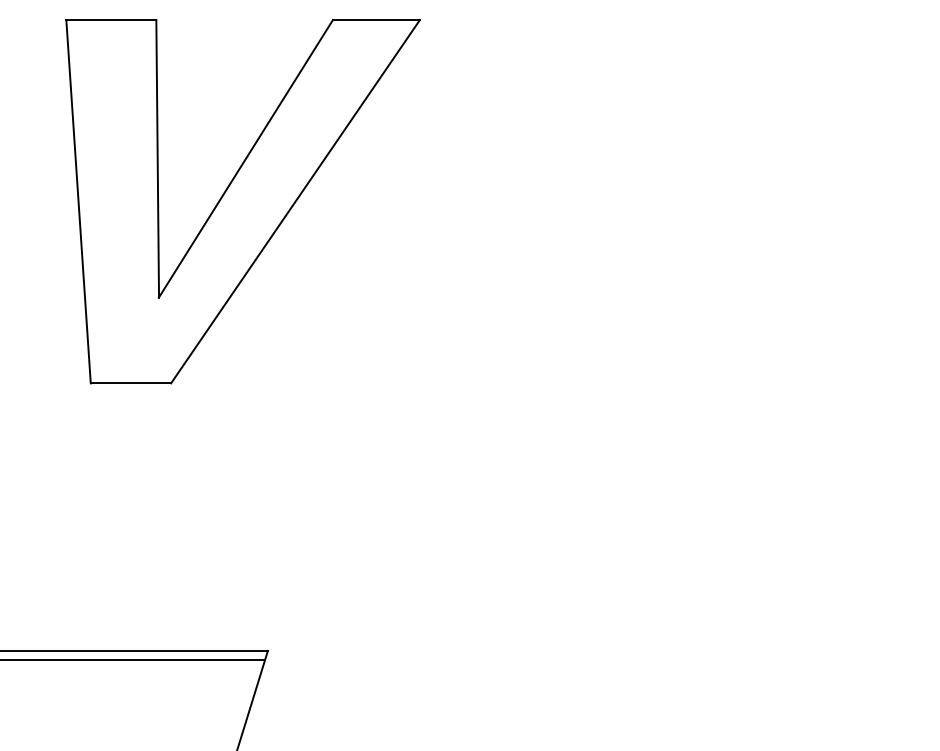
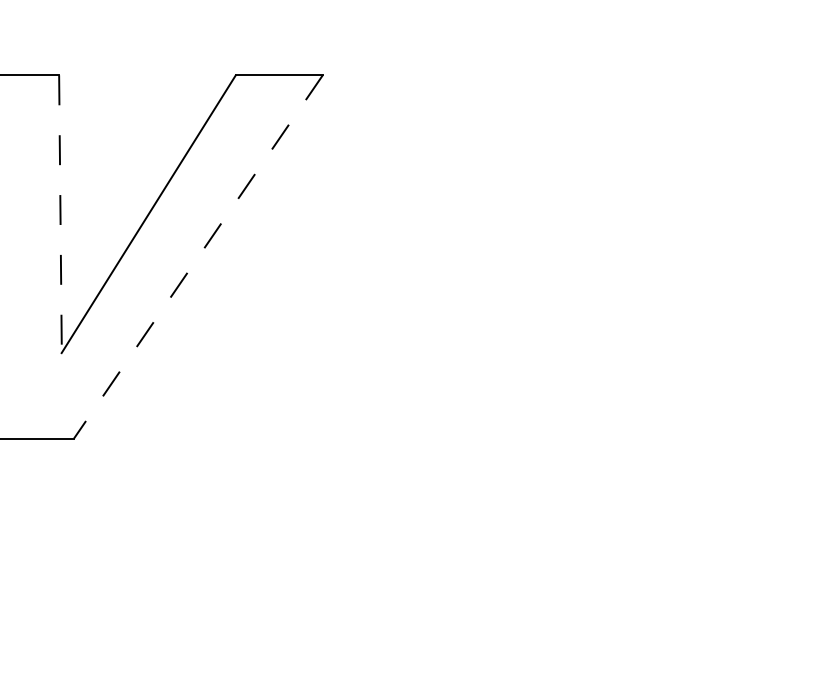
line: (157, 158) -> (60, 213), solid -> dashed
line: (295, 202) -> (198, 257), solid -> dashed

